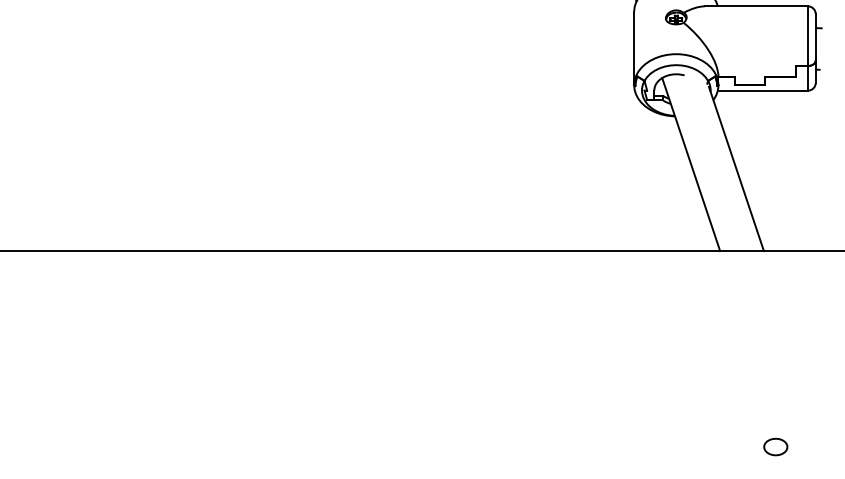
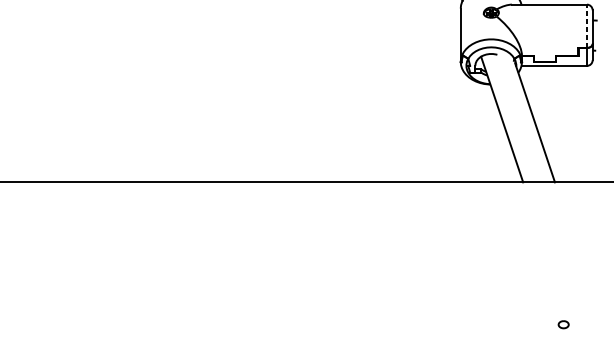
line: (807, 36) -> (586, 26), solid -> dashed
part: (775, 446) -> (563, 324), size x0.6

